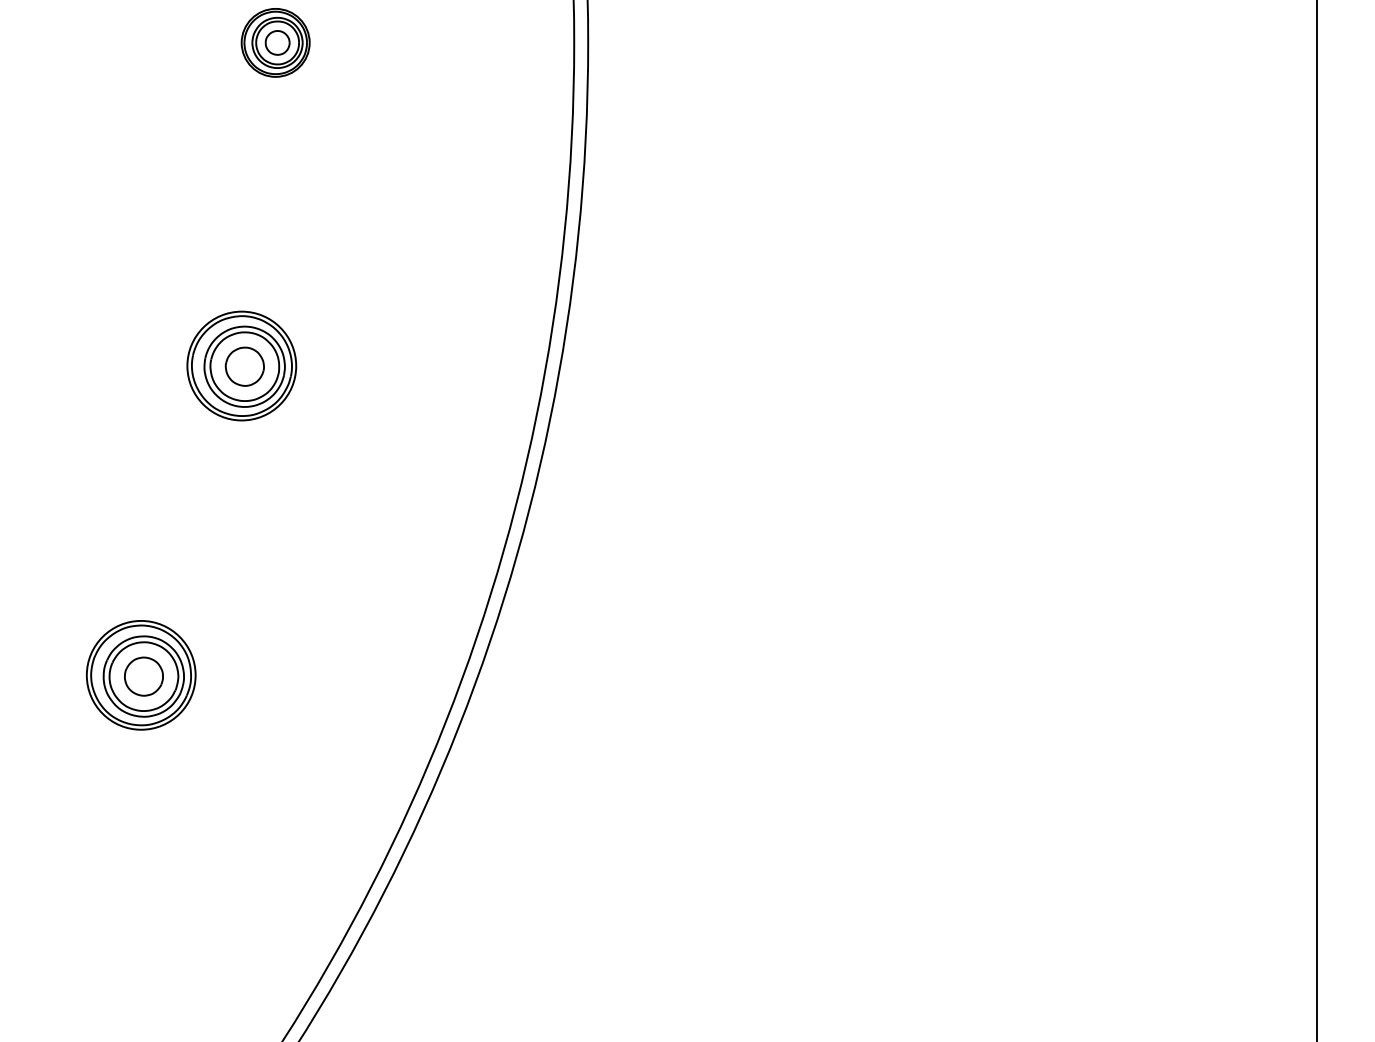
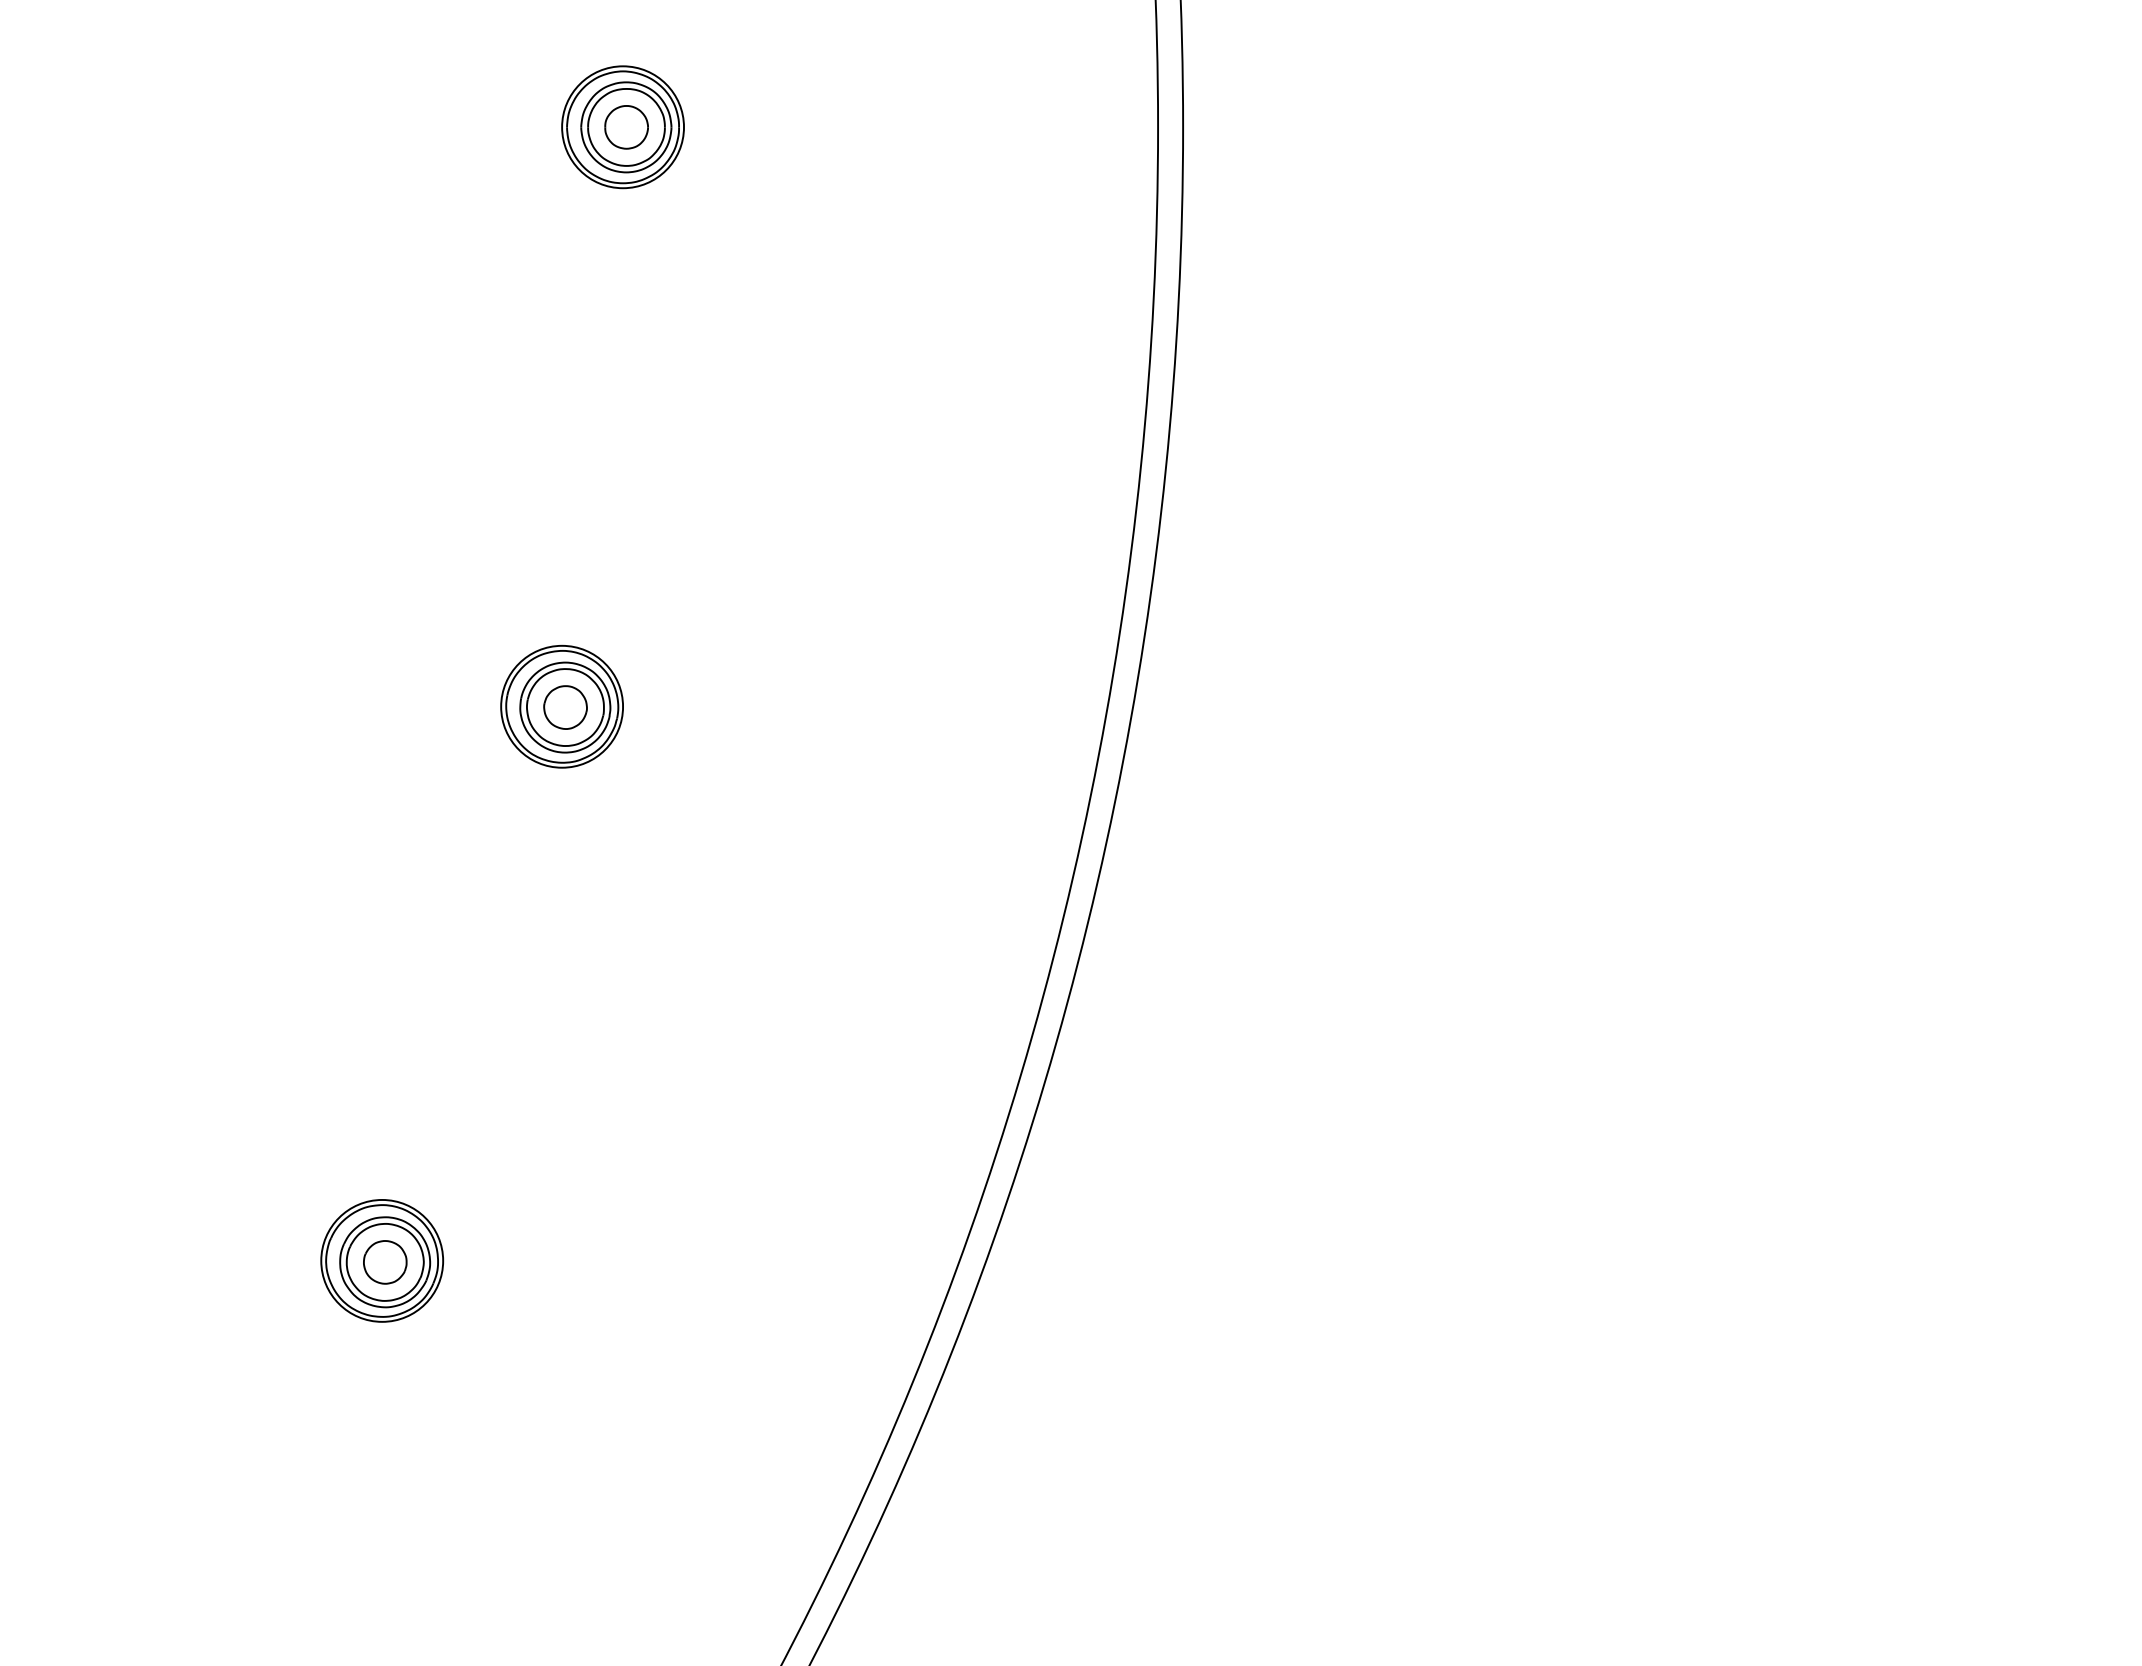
part: (241, 366) -> (561, 707), size x0.62
part: (141, 675) -> (382, 1261), size x0.62

